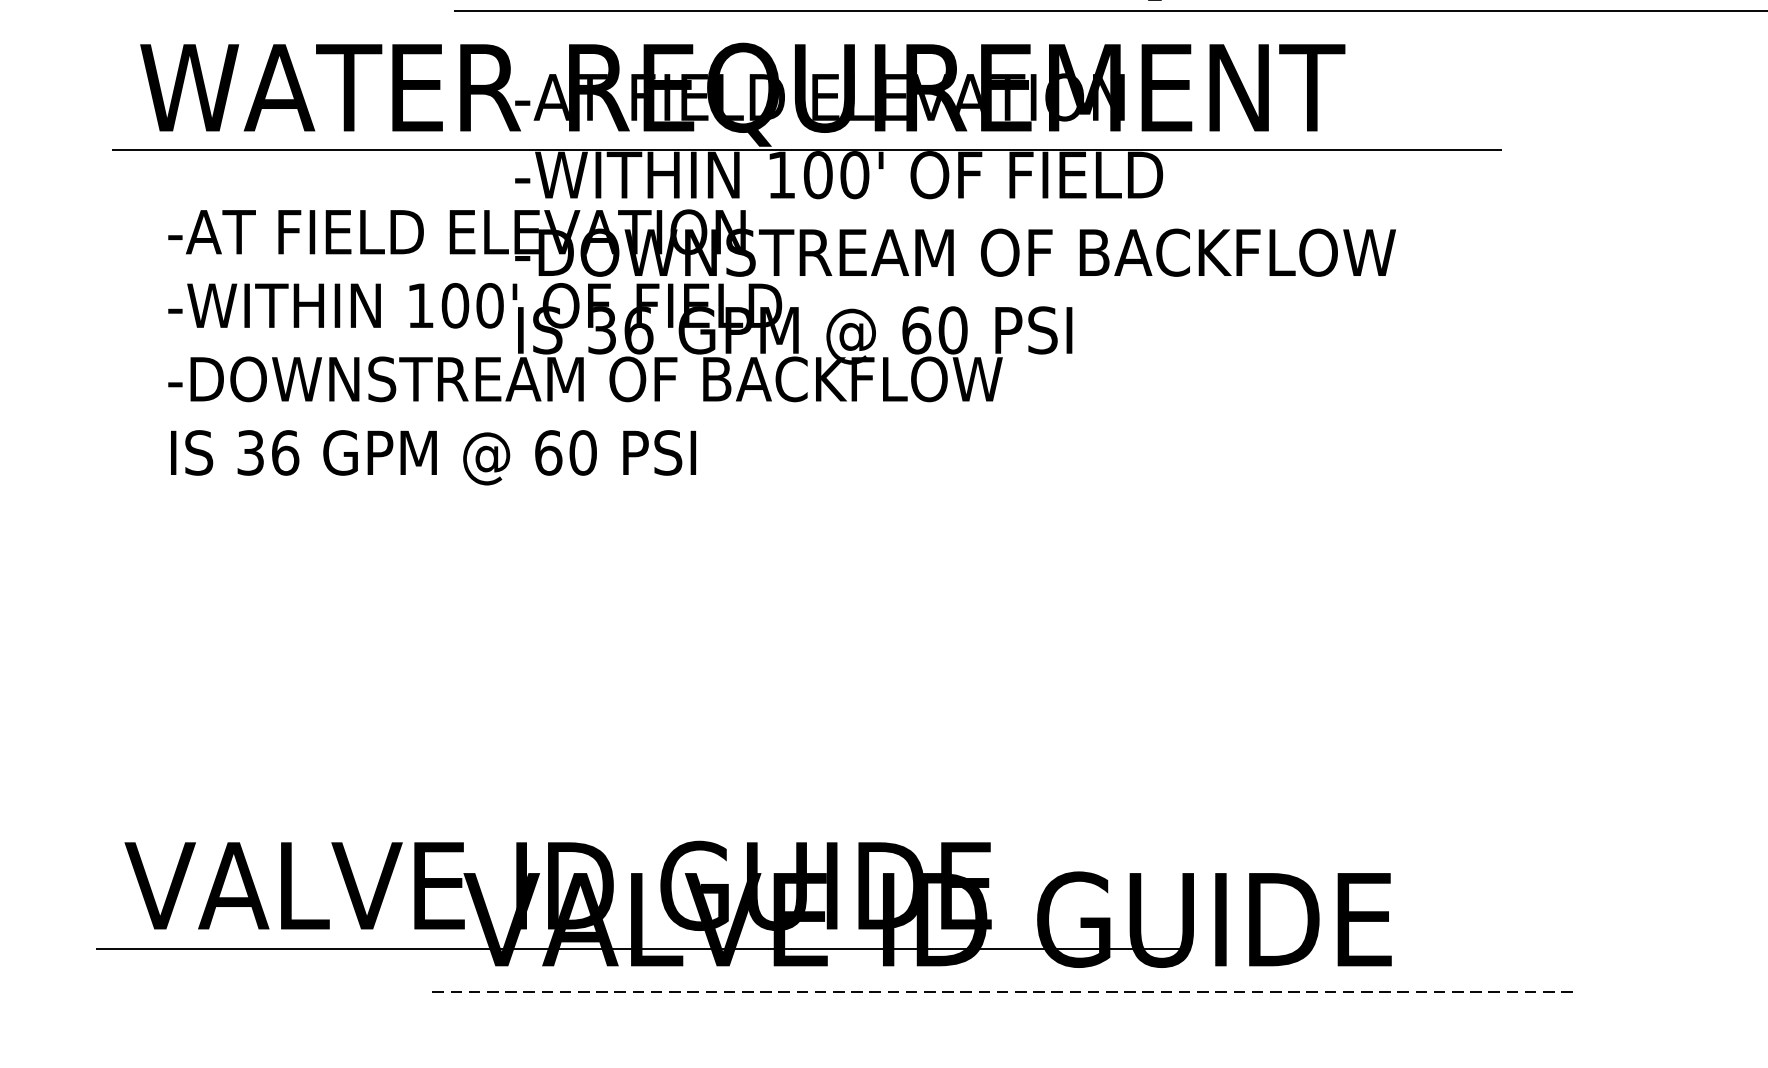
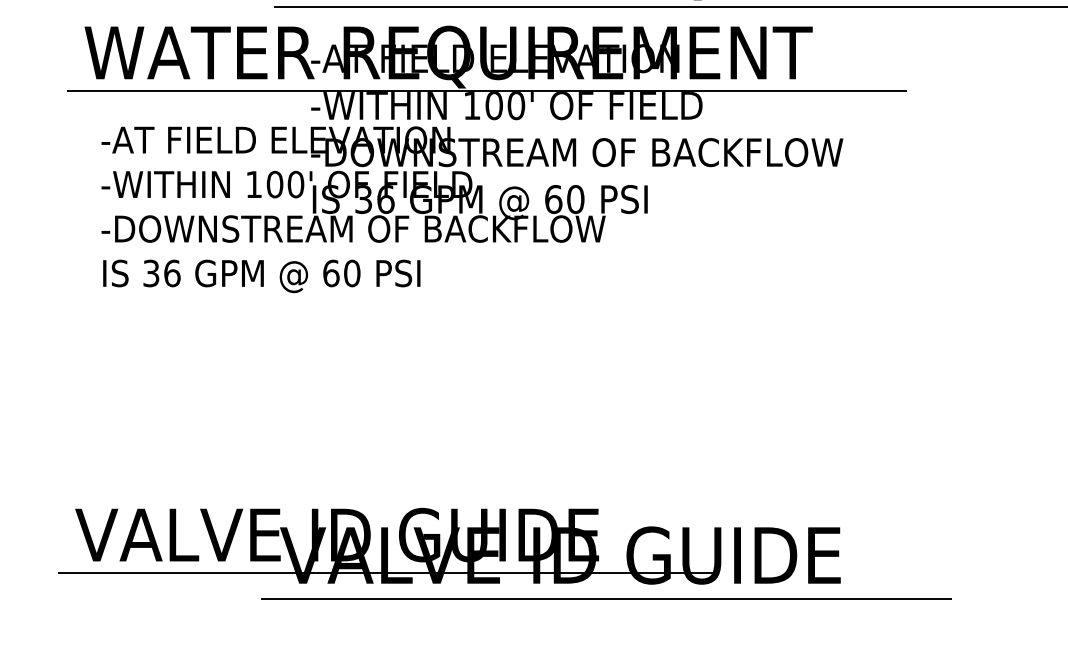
line: (1005, 992) -> (607, 599), dashed -> solid

